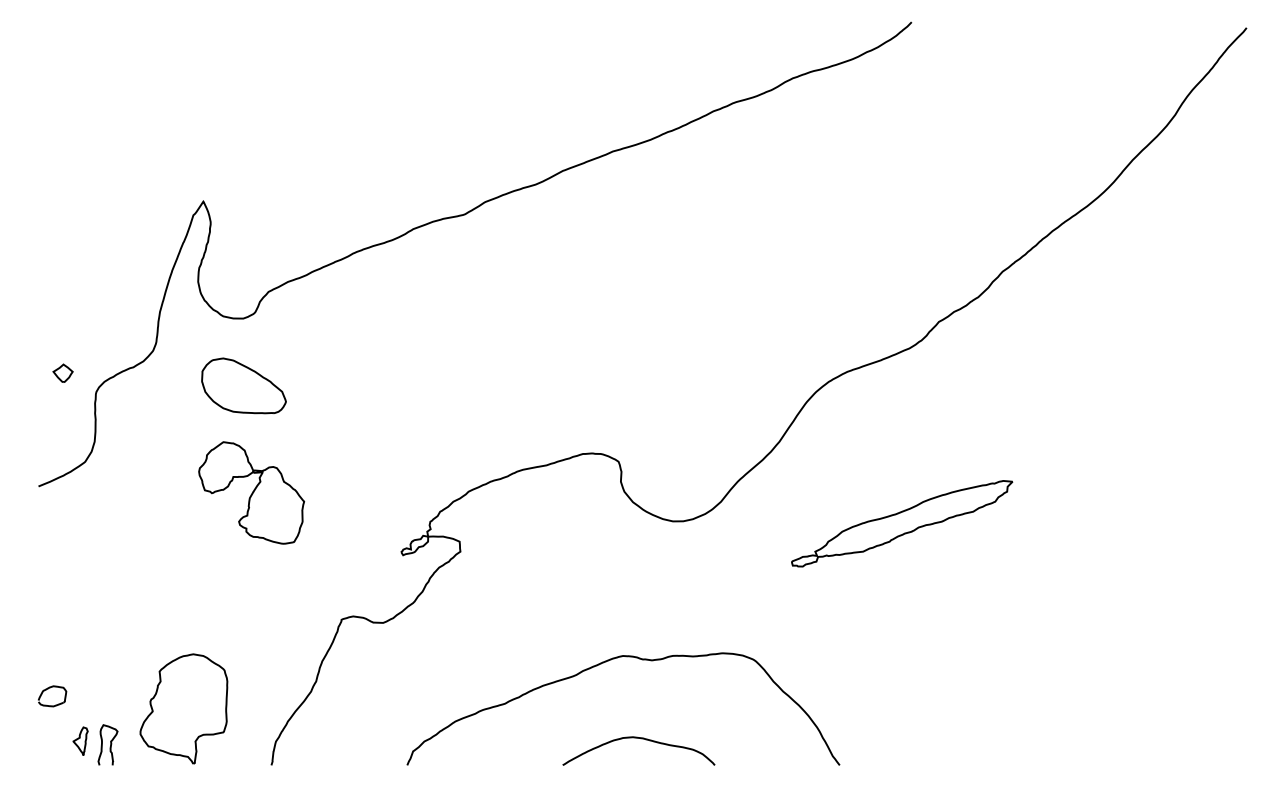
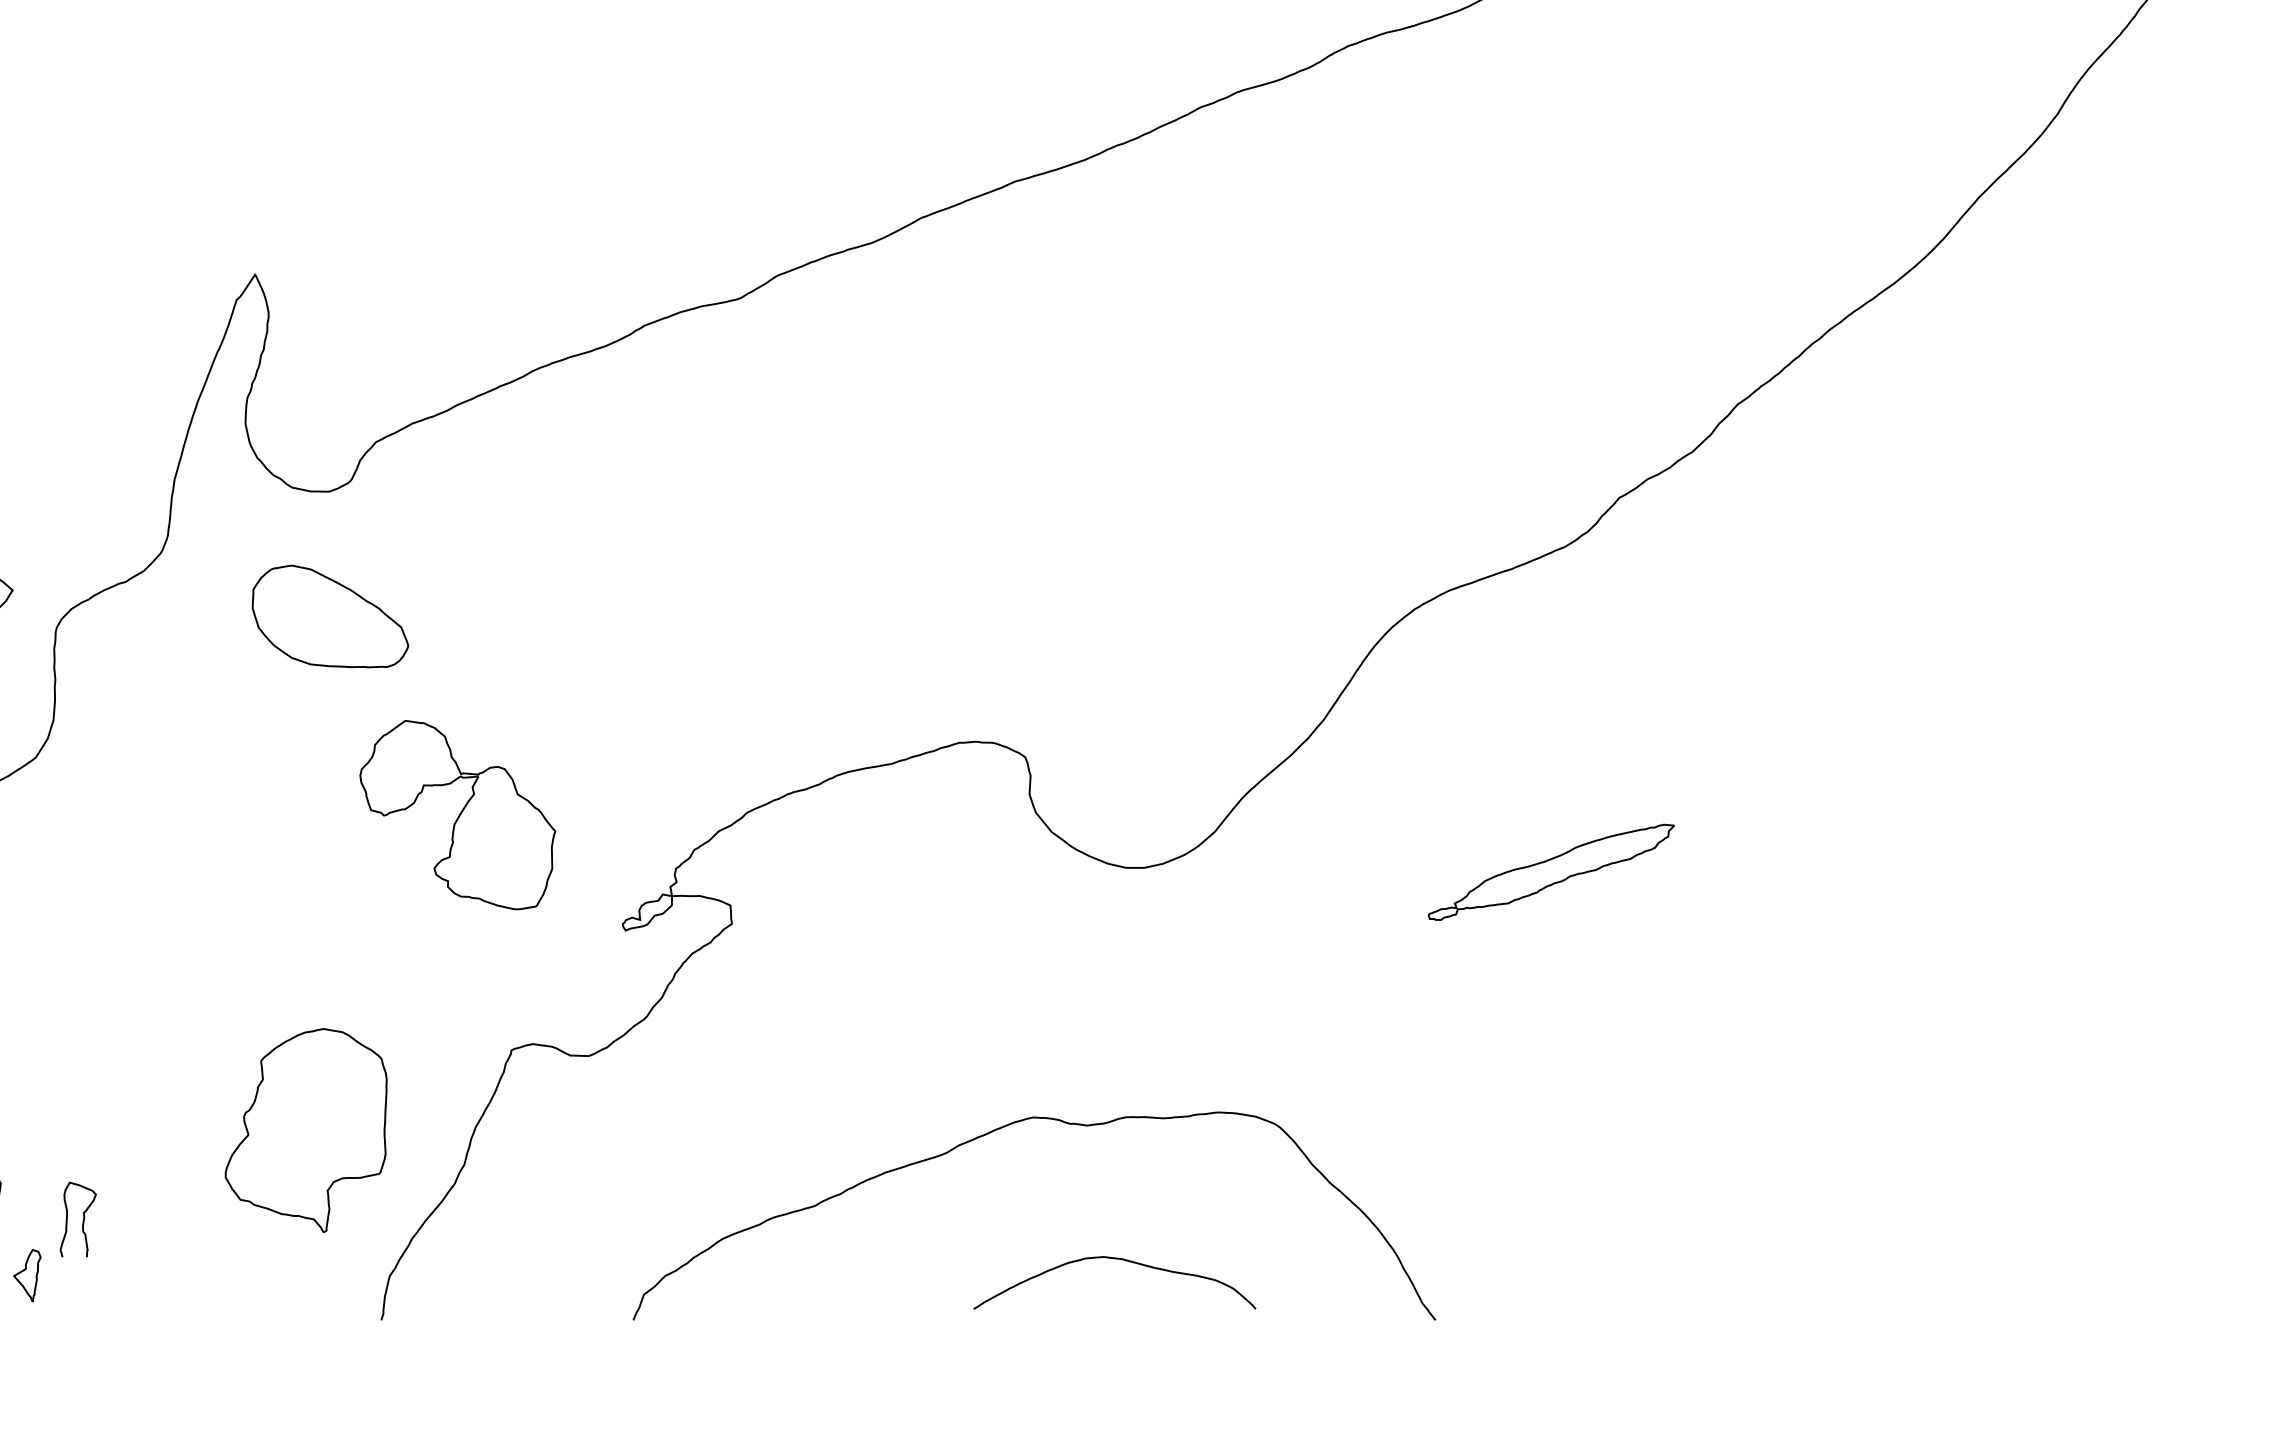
part: (251, 492) -> (457, 814), moved
part: (902, 523) -> (1551, 871), size x0.6
part: (183, 708) -> (305, 1129), moved
curve: (641, 739) -> (1119, 1261), moved
curve: (110, 744) -> (82, 1218), moved

